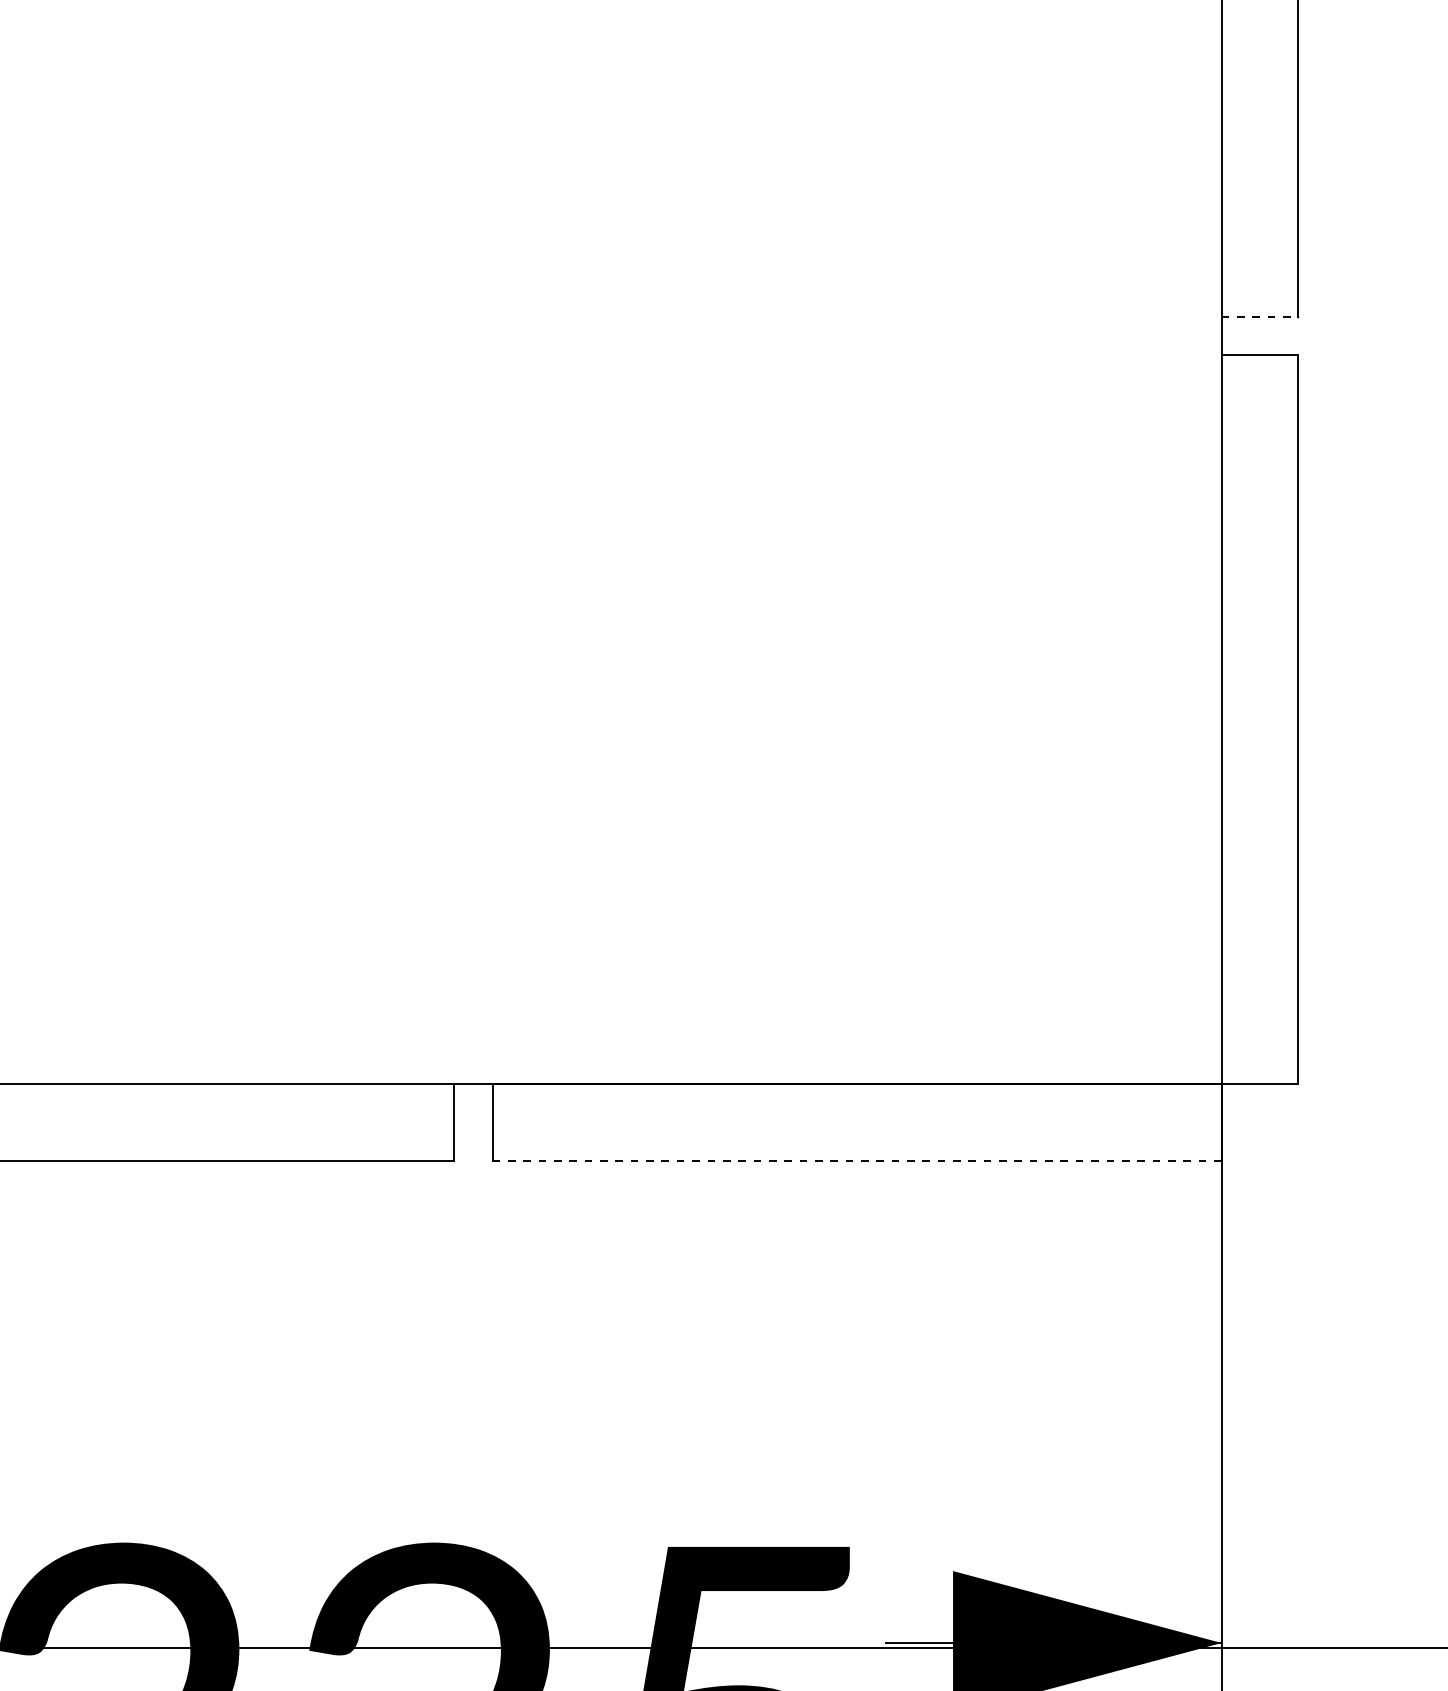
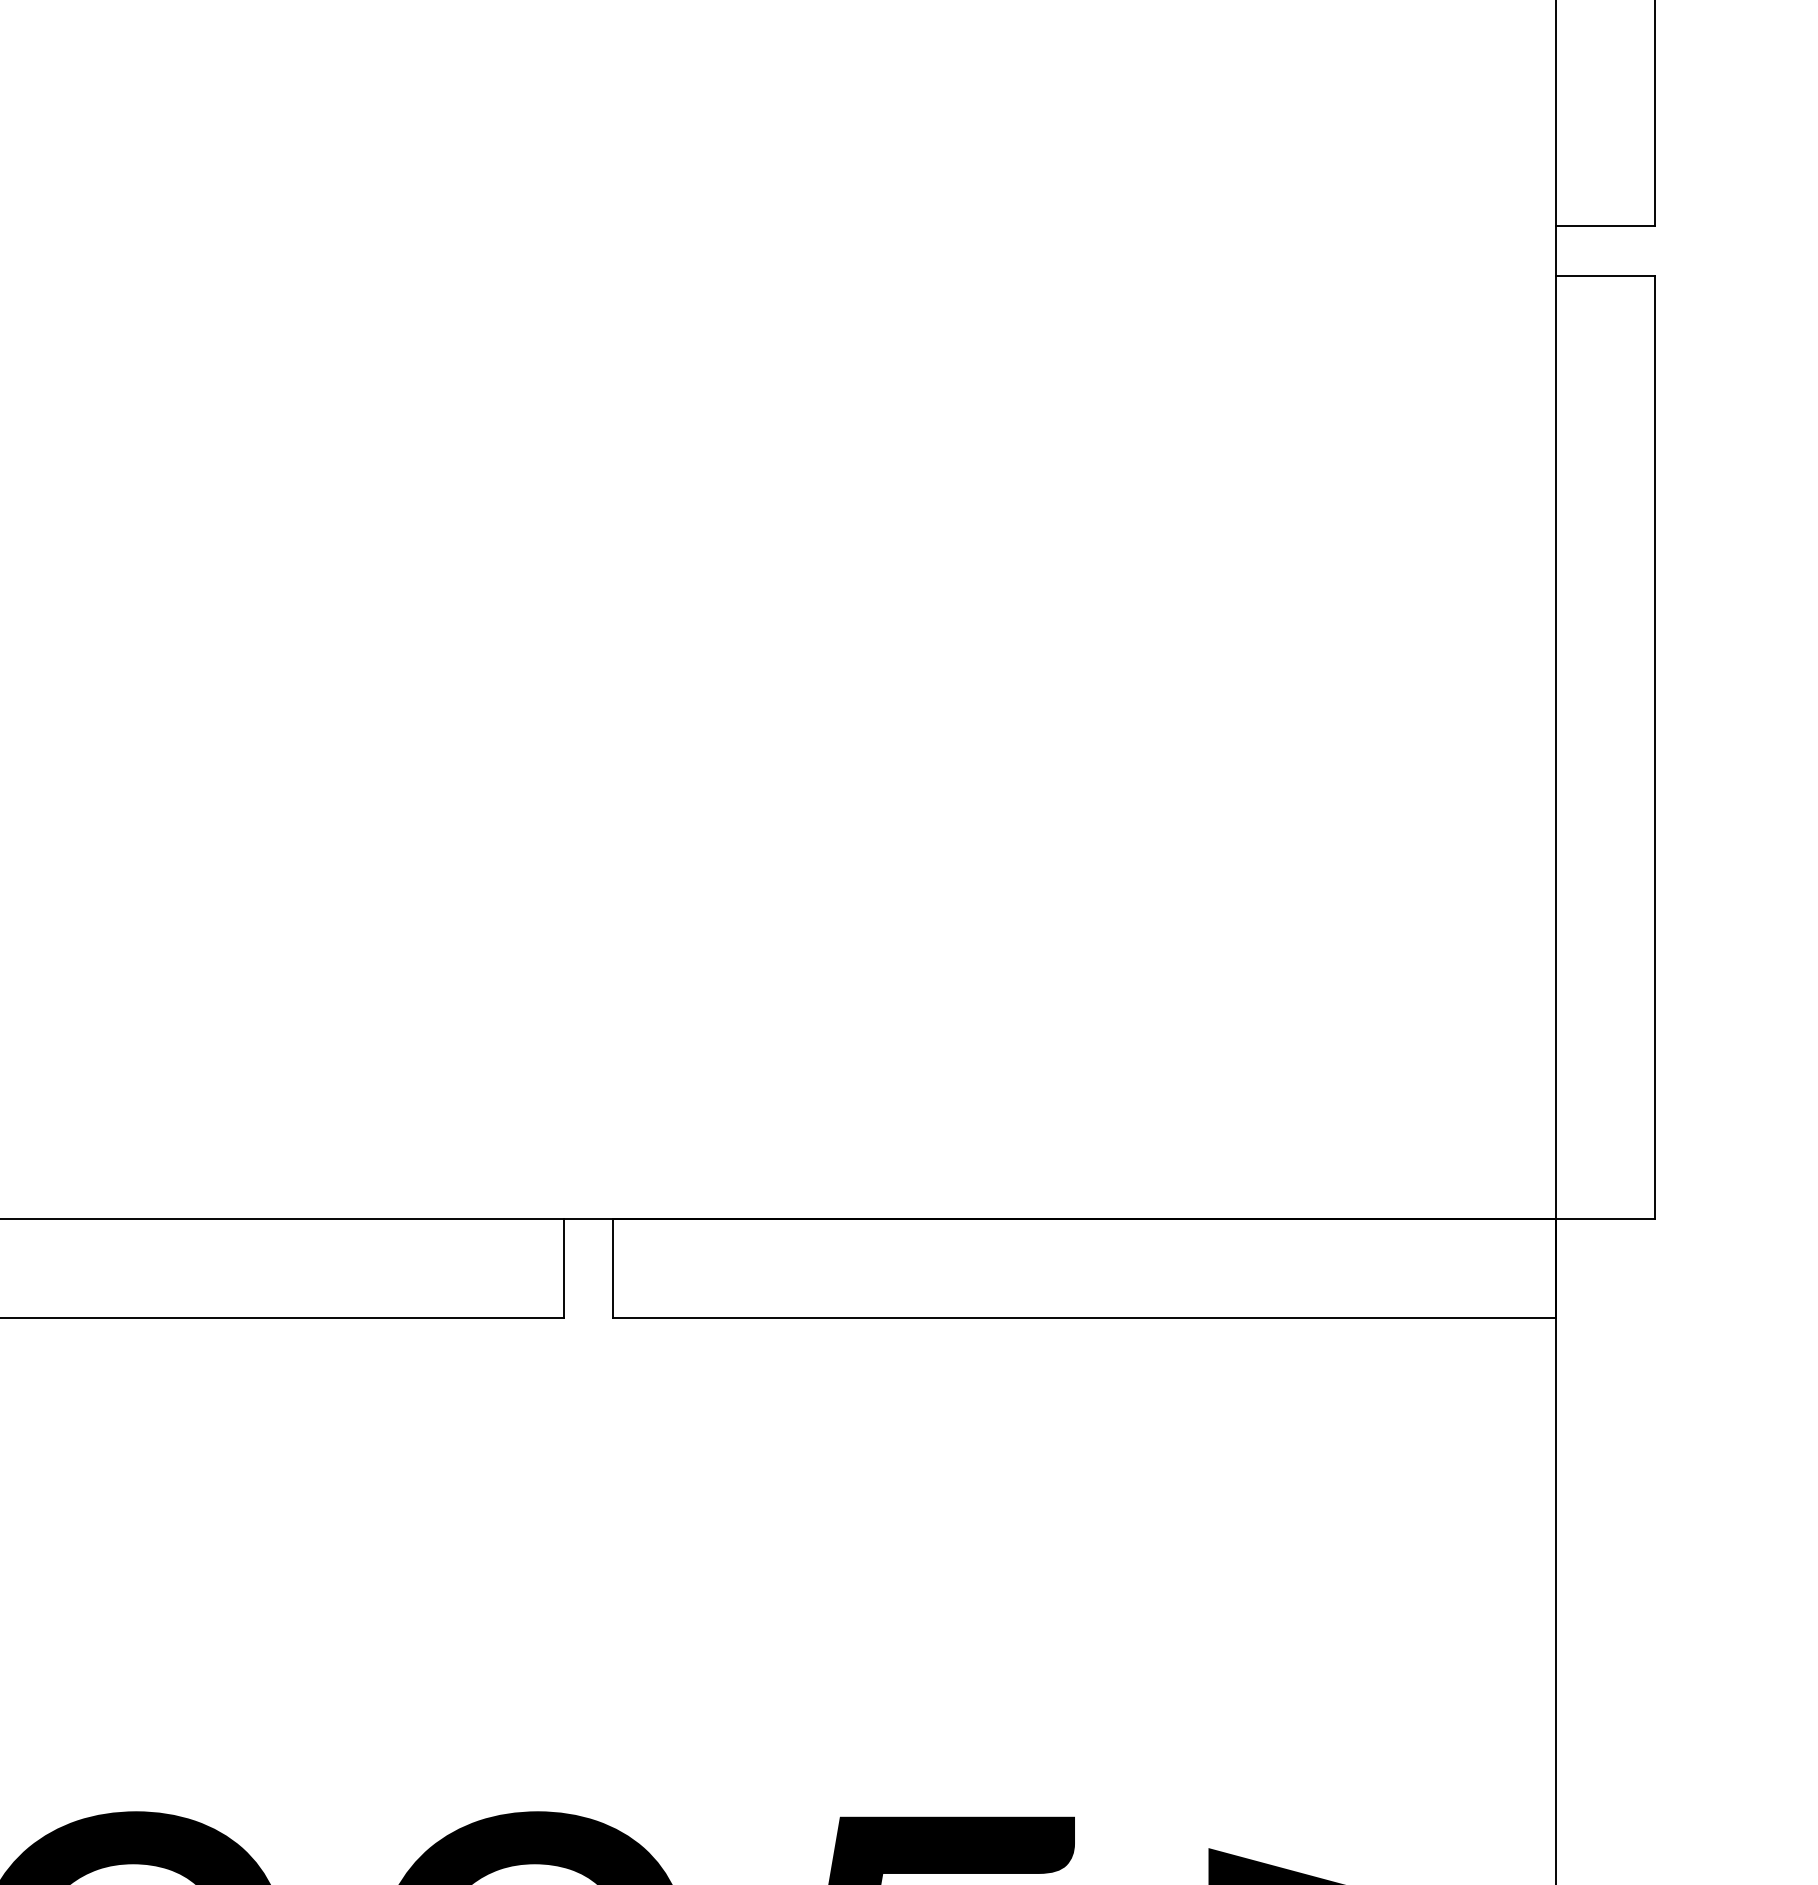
line: (1260, 317) -> (1606, 226), dashed -> solid
line: (856, 1161) -> (1083, 1318), dashed -> solid

